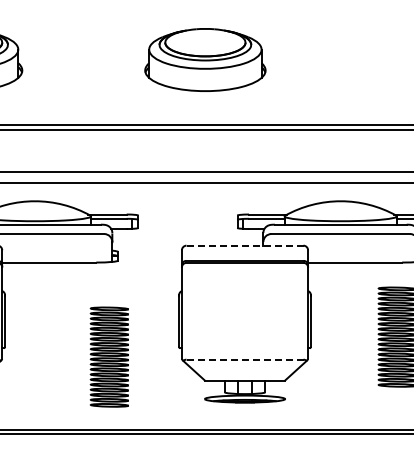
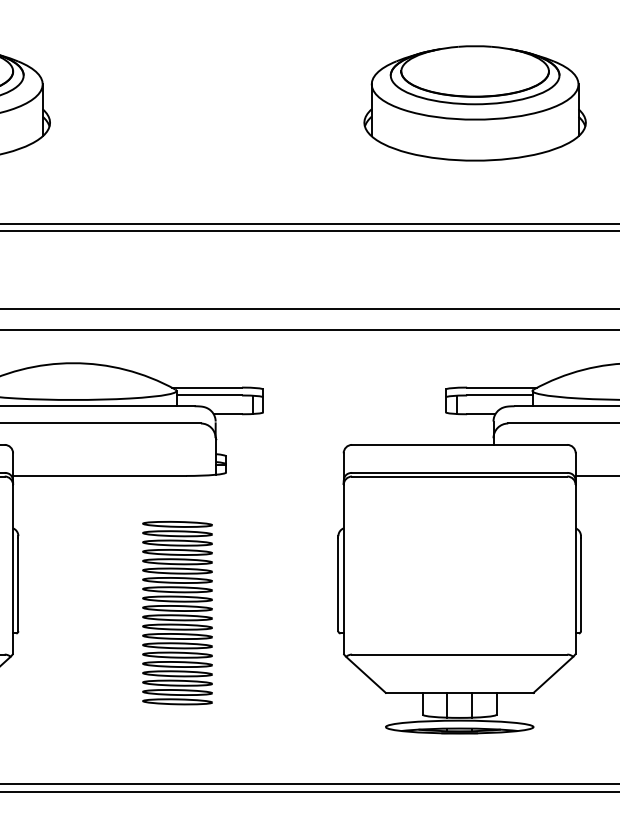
part: (205, 59) -> (475, 102), moved
line: (244, 245) -> (458, 444), dashed -> solid
part: (108, 356) -> (175, 611), moved
line: (244, 359) -> (458, 654), dashed -> solid

